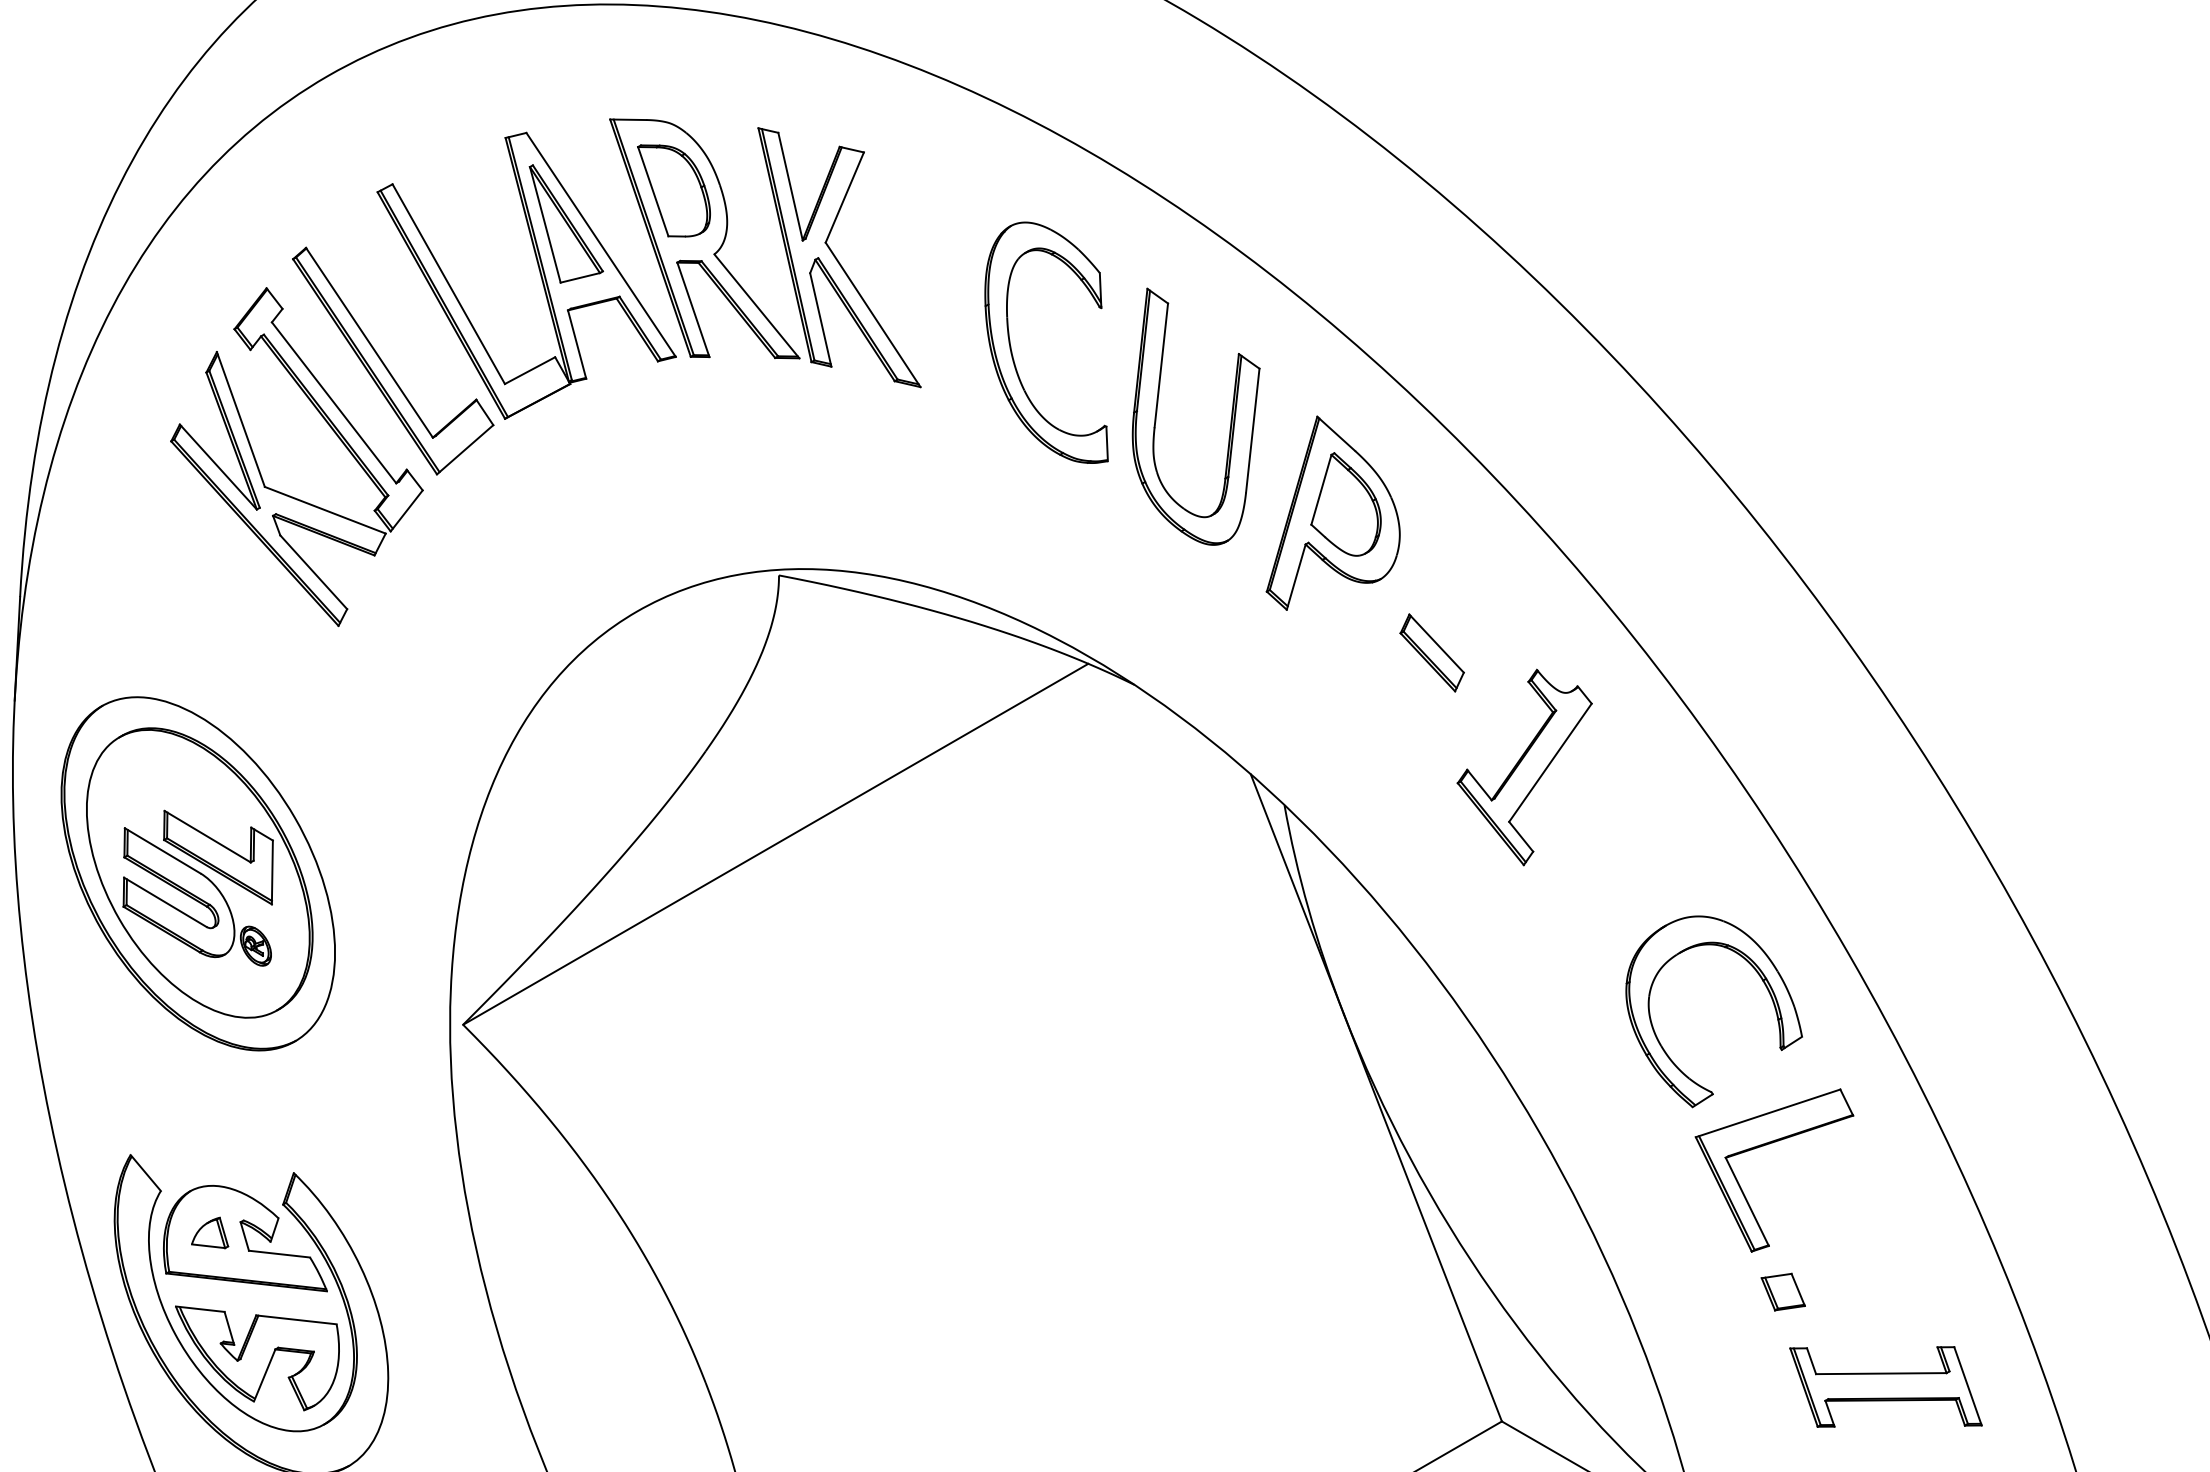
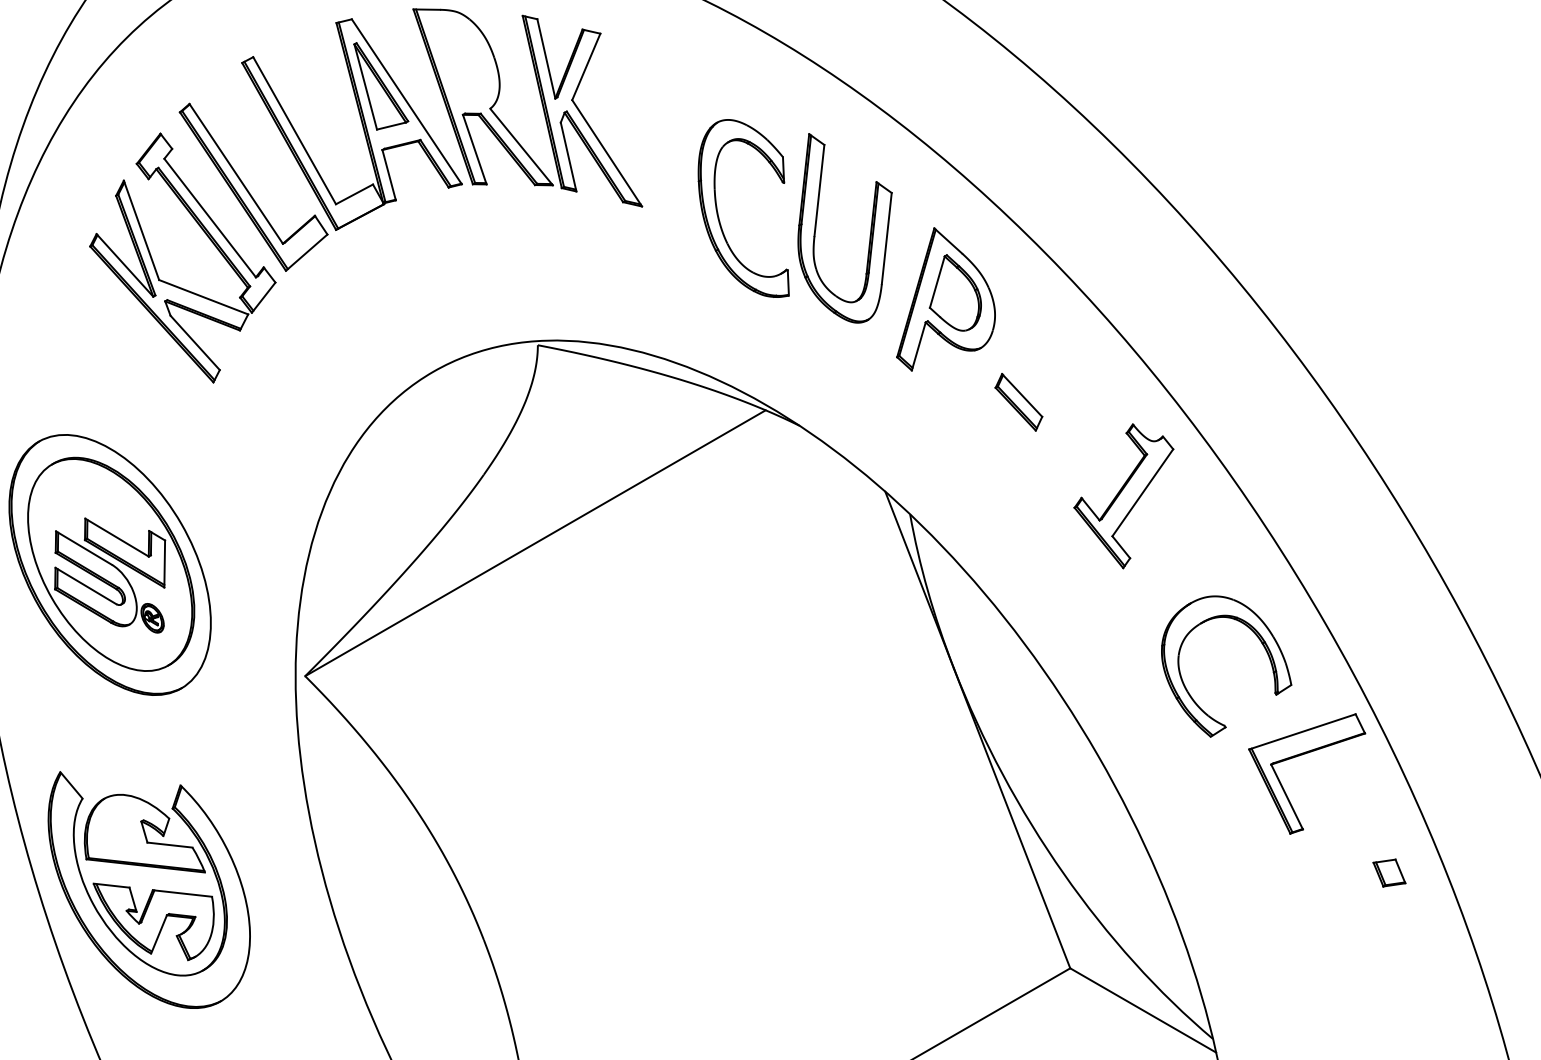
part: (673, 190) -> (460, 61), removed
part: (1012, 351) -> (718, 214), moved
part: (1524, 767) -> (1123, 496), moved
part: (1766, 1145) -> (1301, 755), moved
part: (210, 1232) -> (119, 829), removed
part: (1782, 1291) -> (1388, 872), moved
part: (1885, 1386) -> (1352, 942), removed

